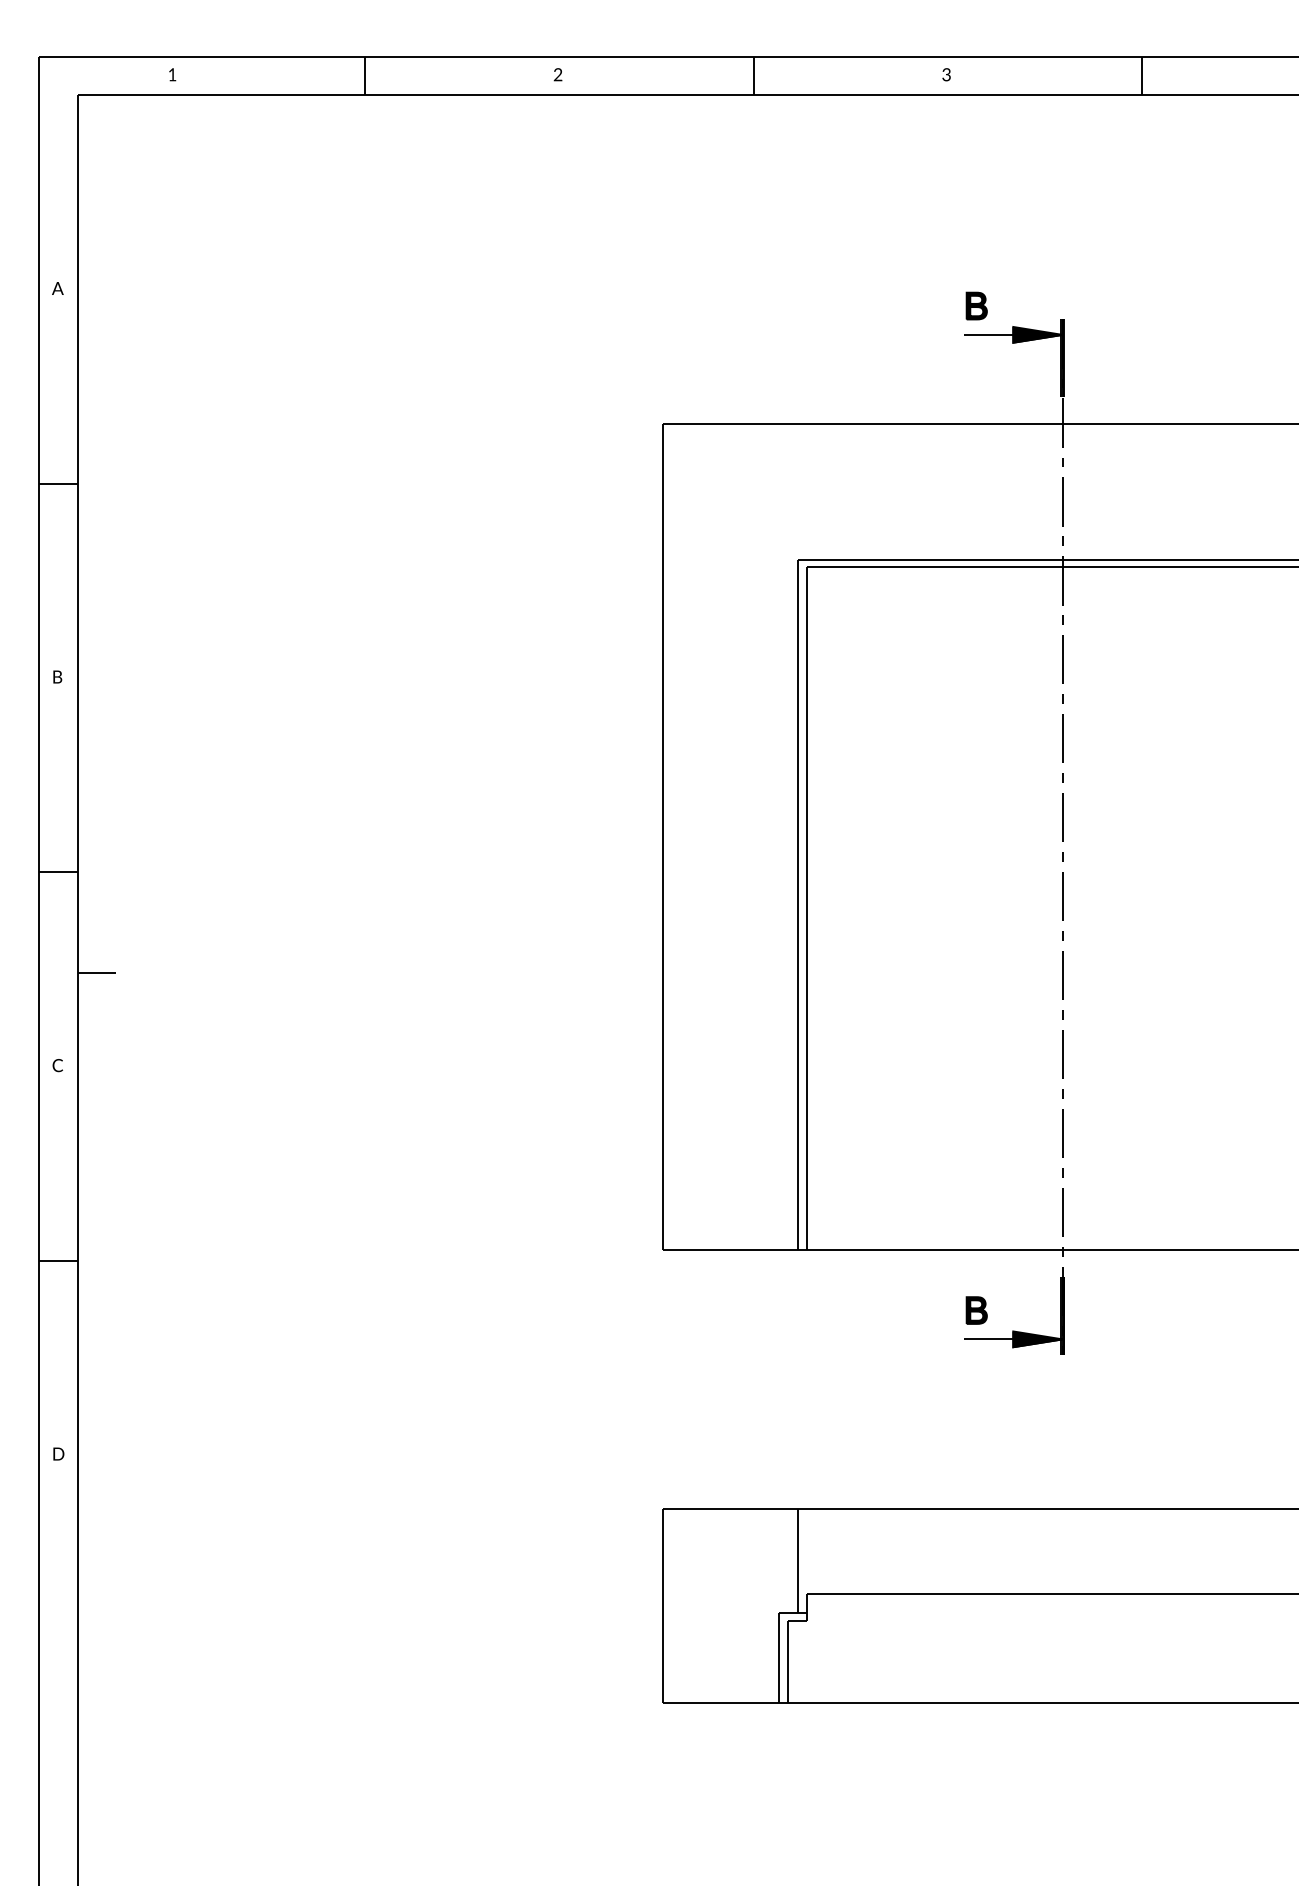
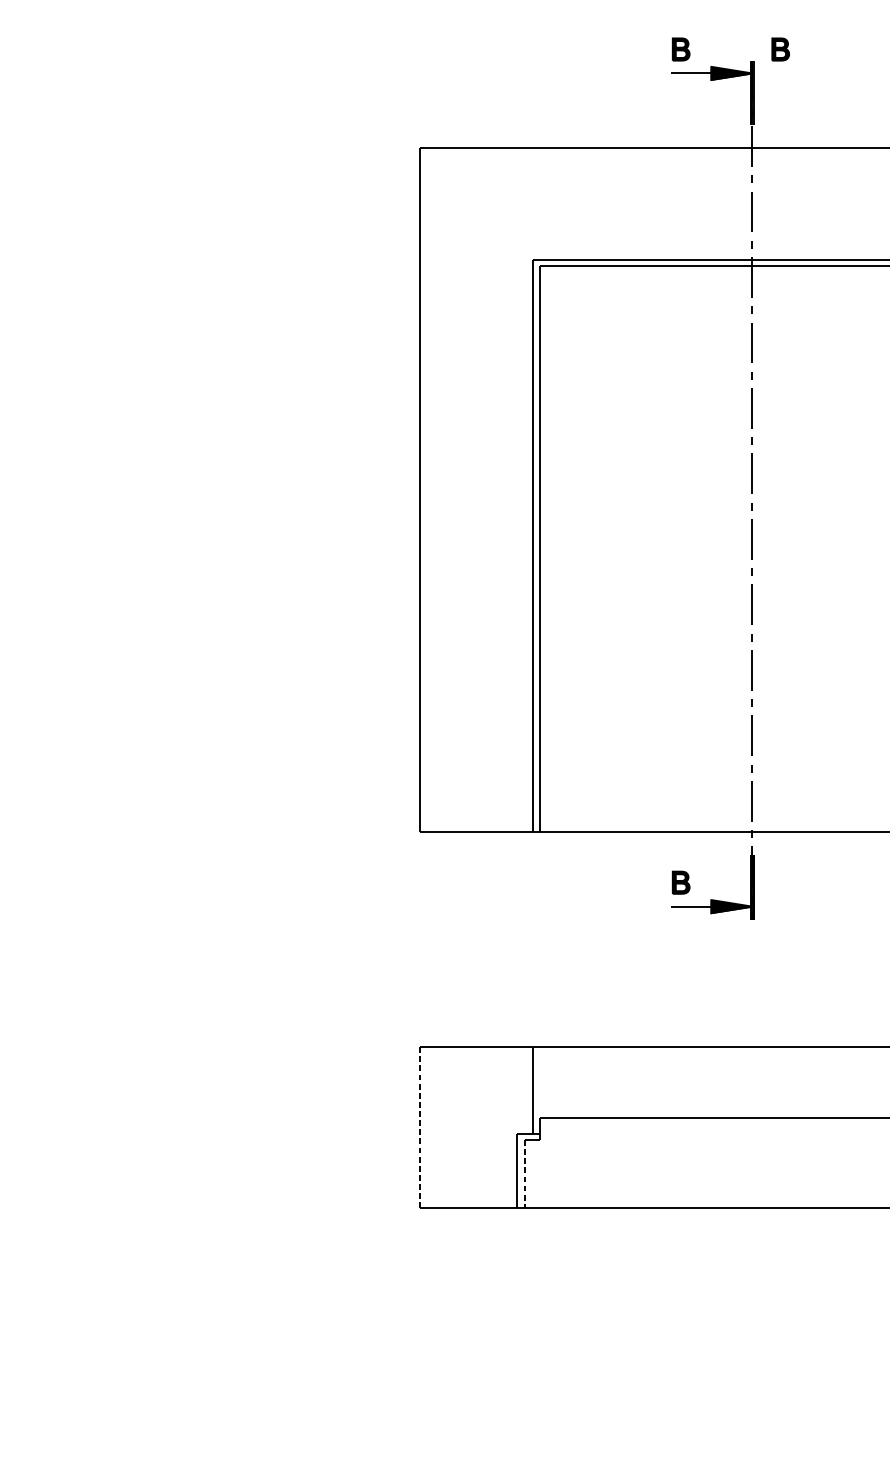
part: (1096, 305) -> (780, 49), added
line: (662, 1606) -> (420, 1128), solid -> dashed
line: (788, 1662) -> (524, 1174), solid -> dashed

